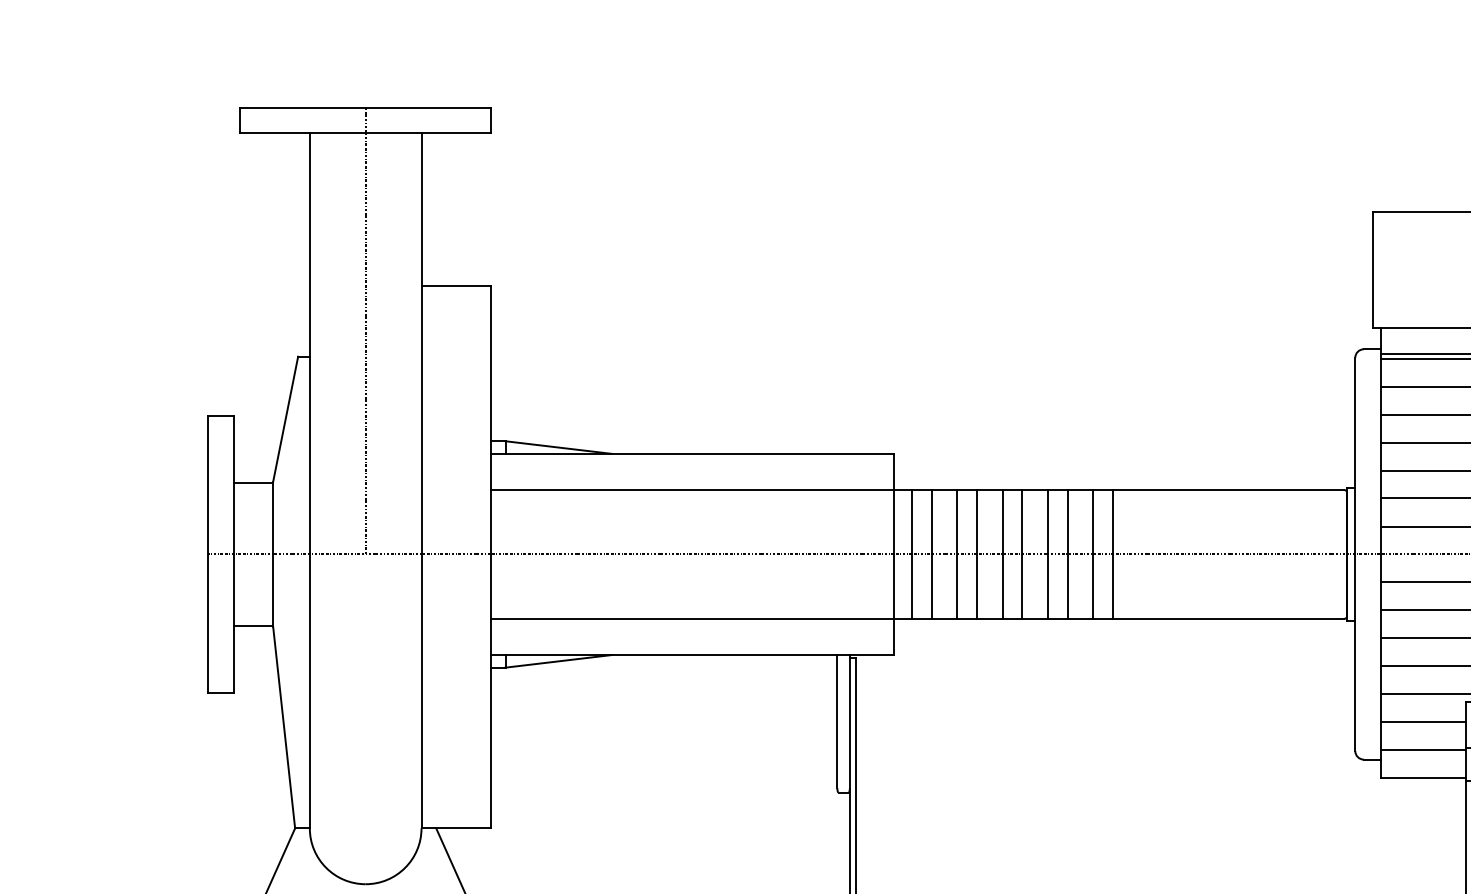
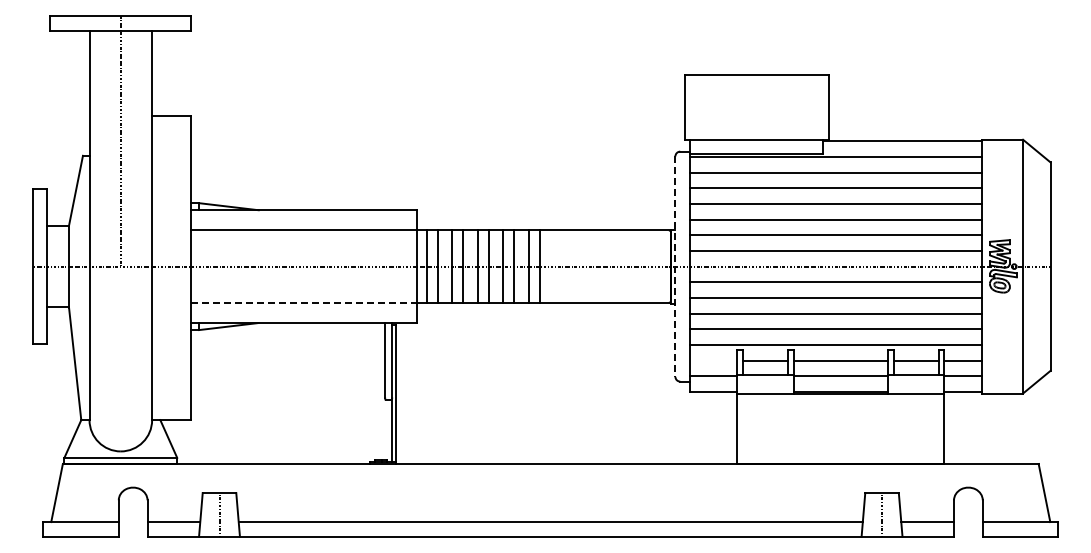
line: (1355, 556) -> (675, 267), solid -> dashed
line: (693, 618) -> (304, 302), solid -> dashed
line: (1423, 721) -> (713, 360), removed

